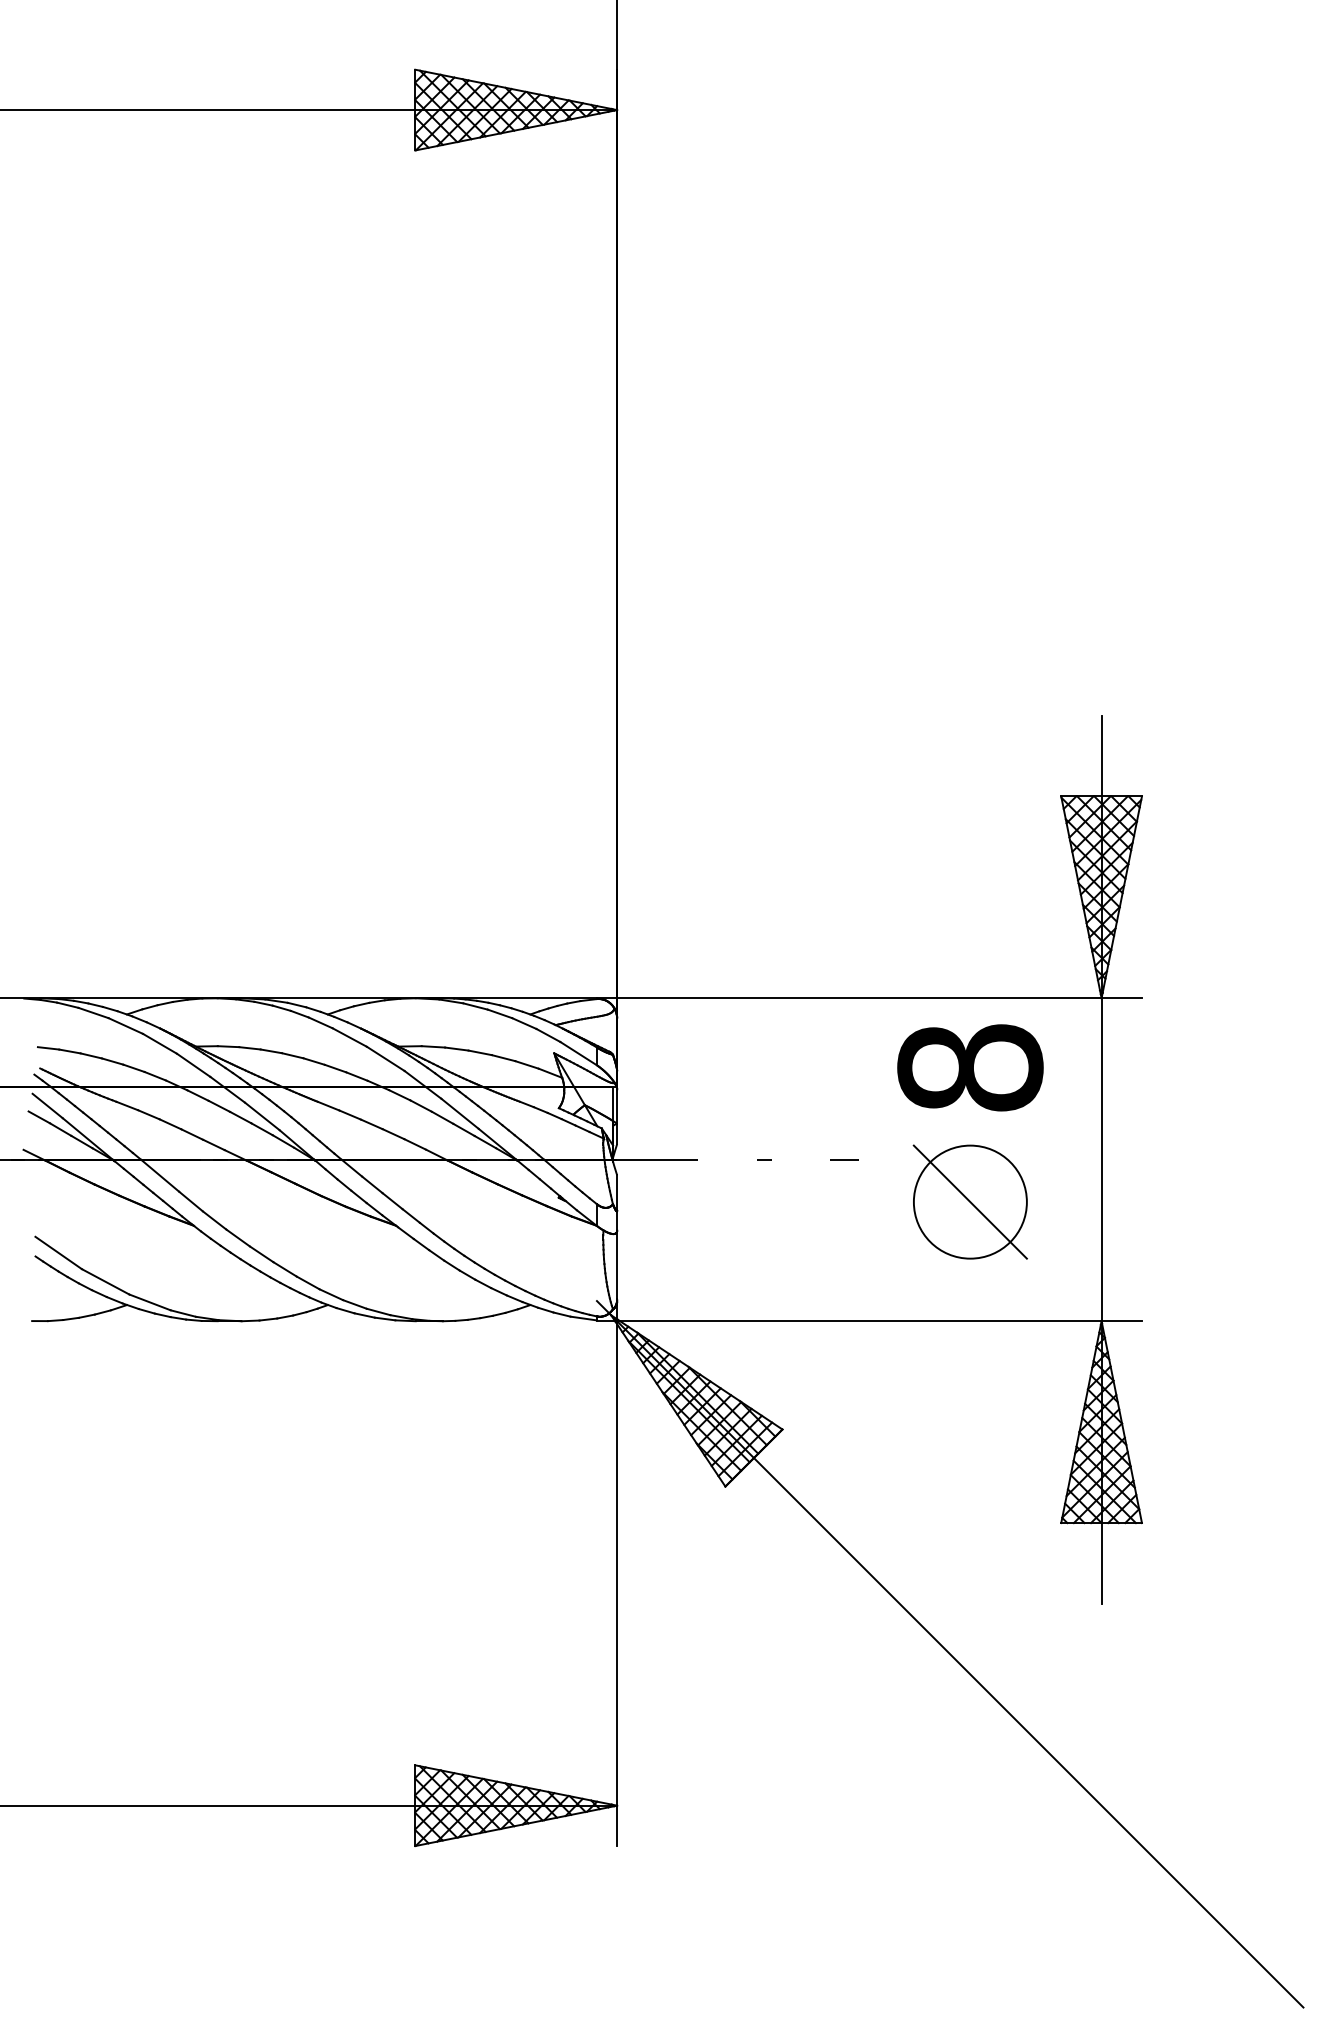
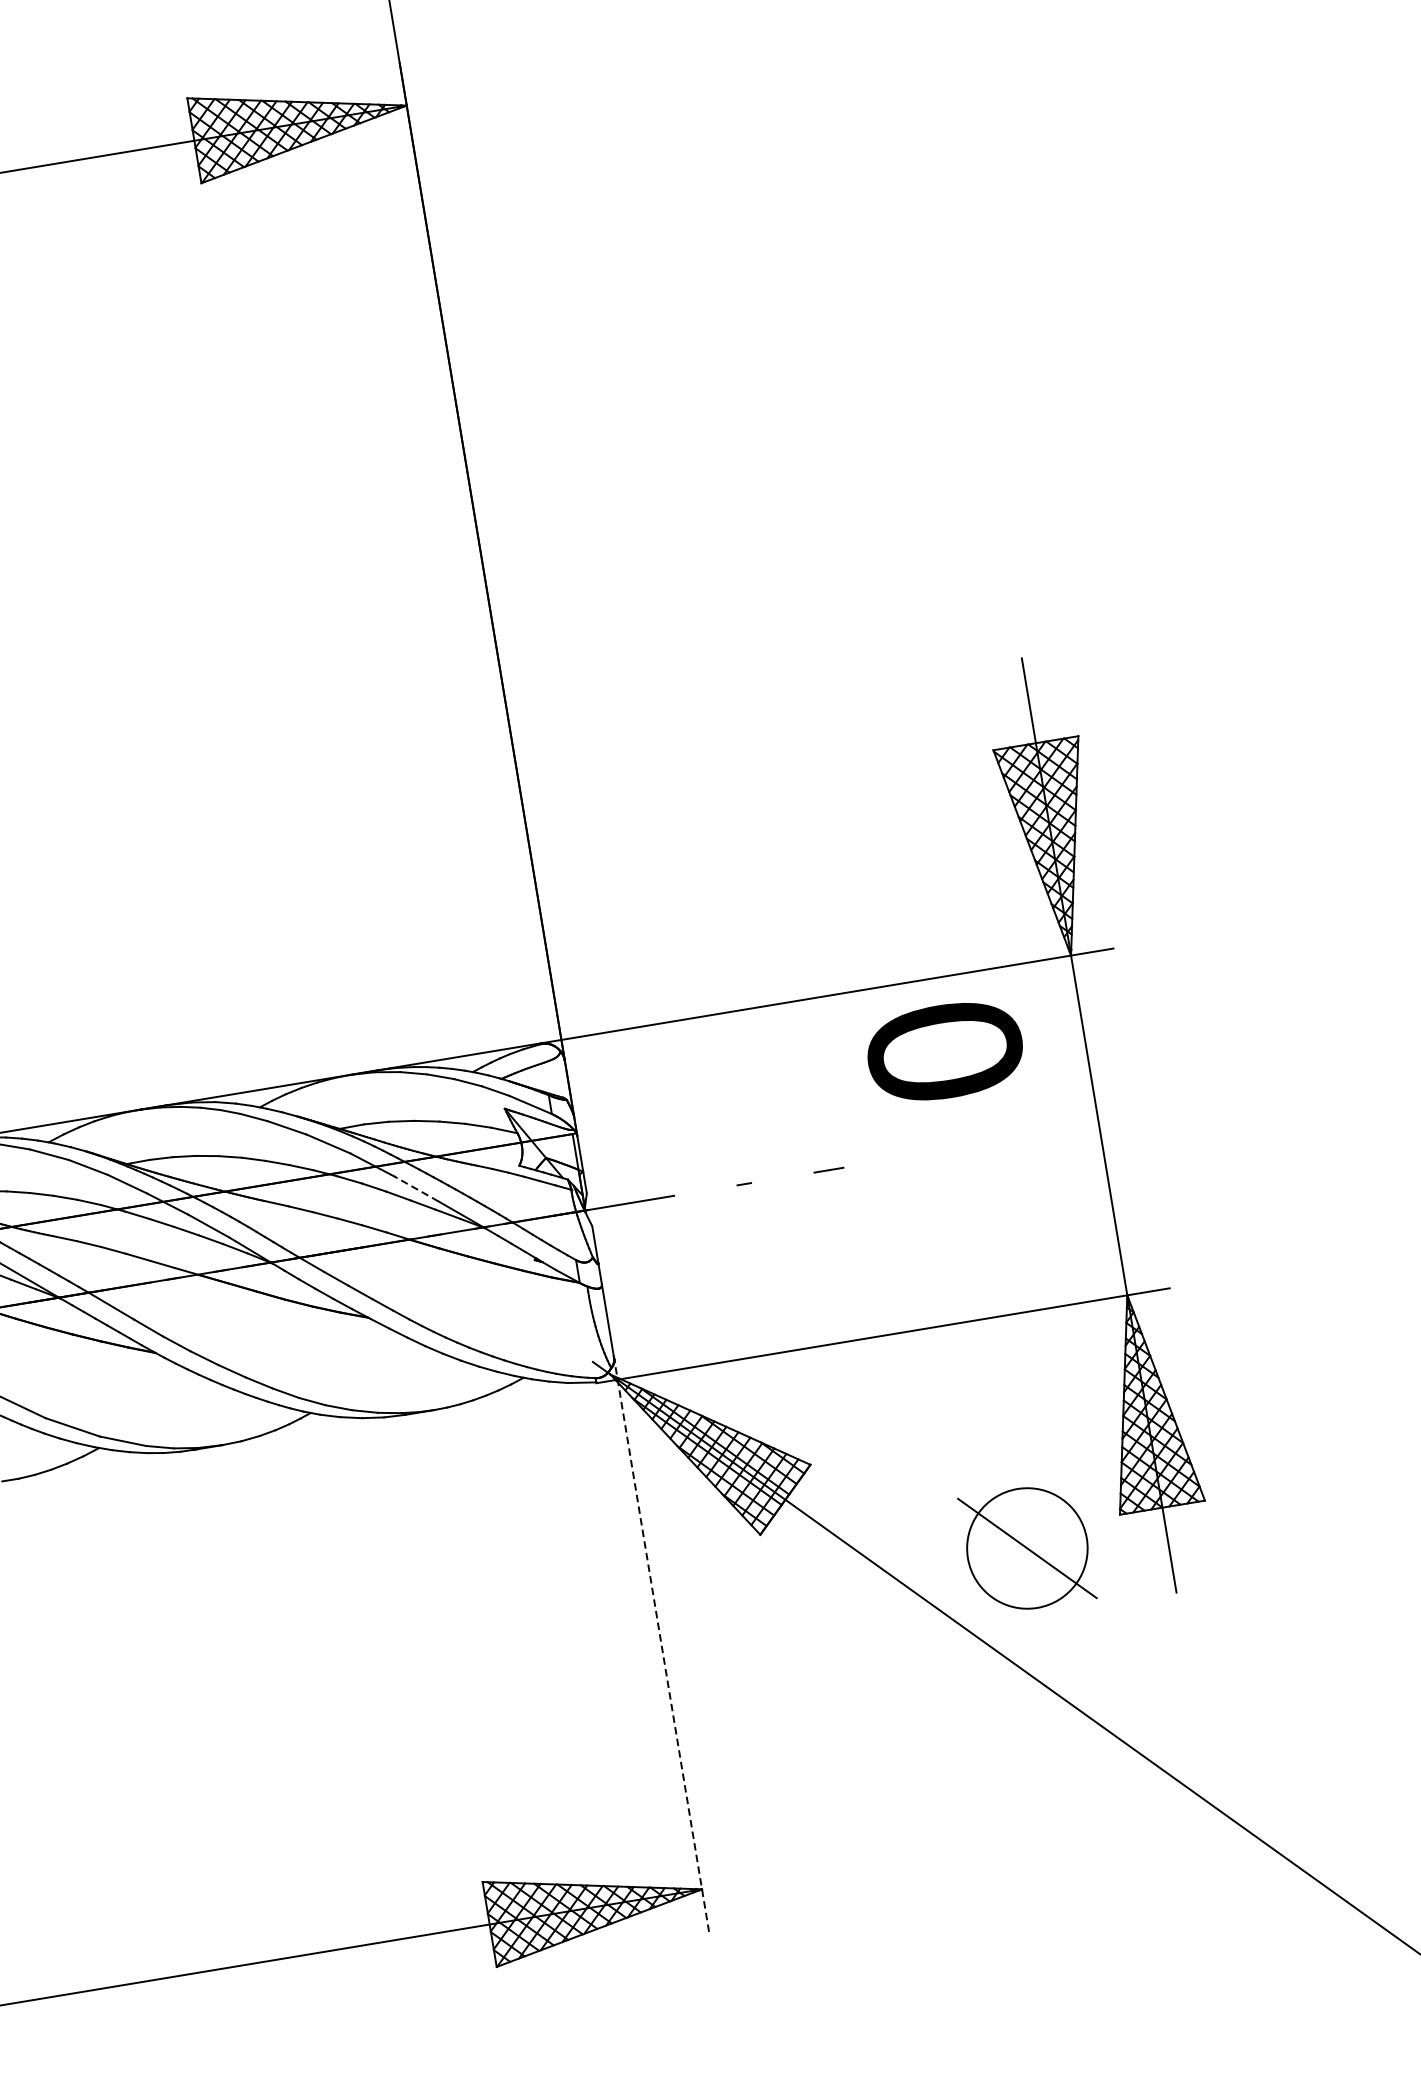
text: (970, 1067) -> (945, 1051), 8 -> 0
line: (460, 1113) -> (416, 1188), solid -> dashed
part: (969, 1201) -> (1026, 1547), moved
line: (617, 1573) -> (661, 1645), solid -> dashed

